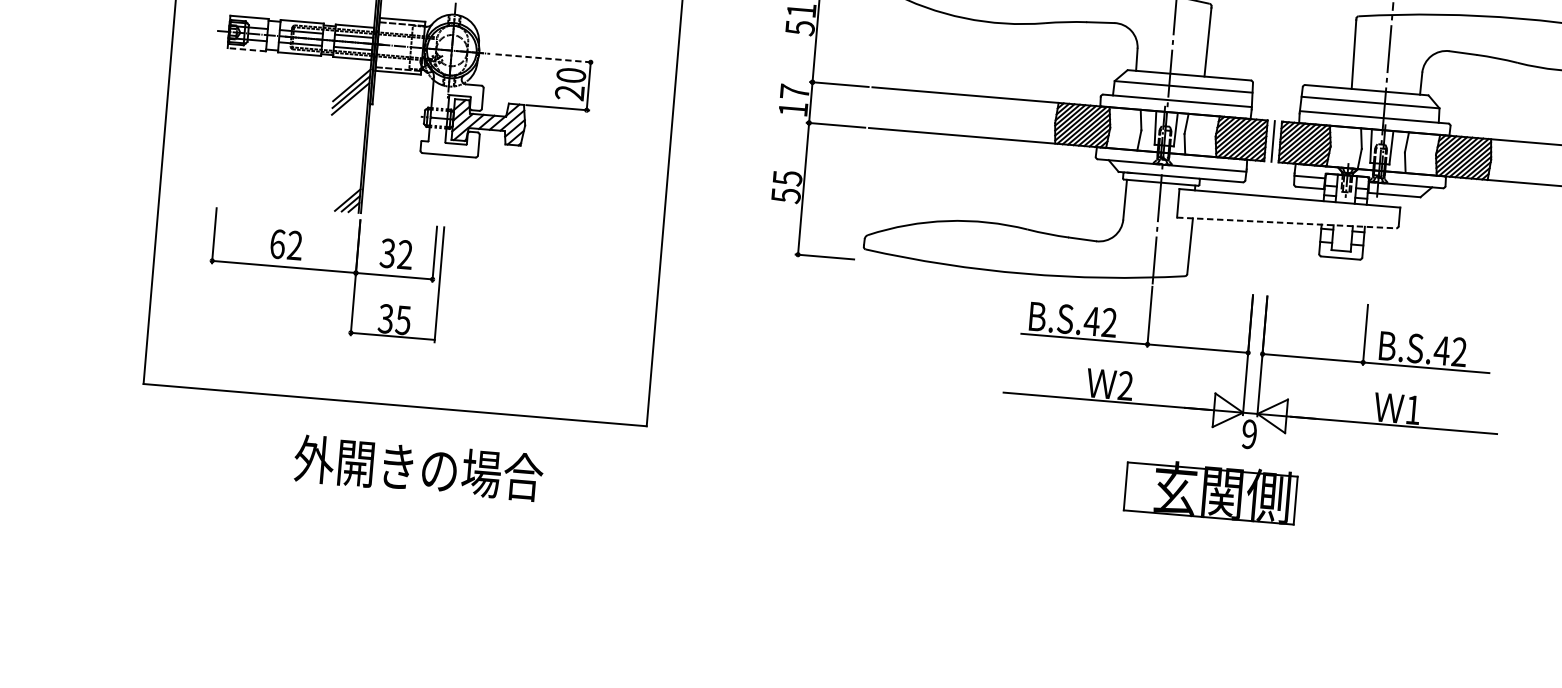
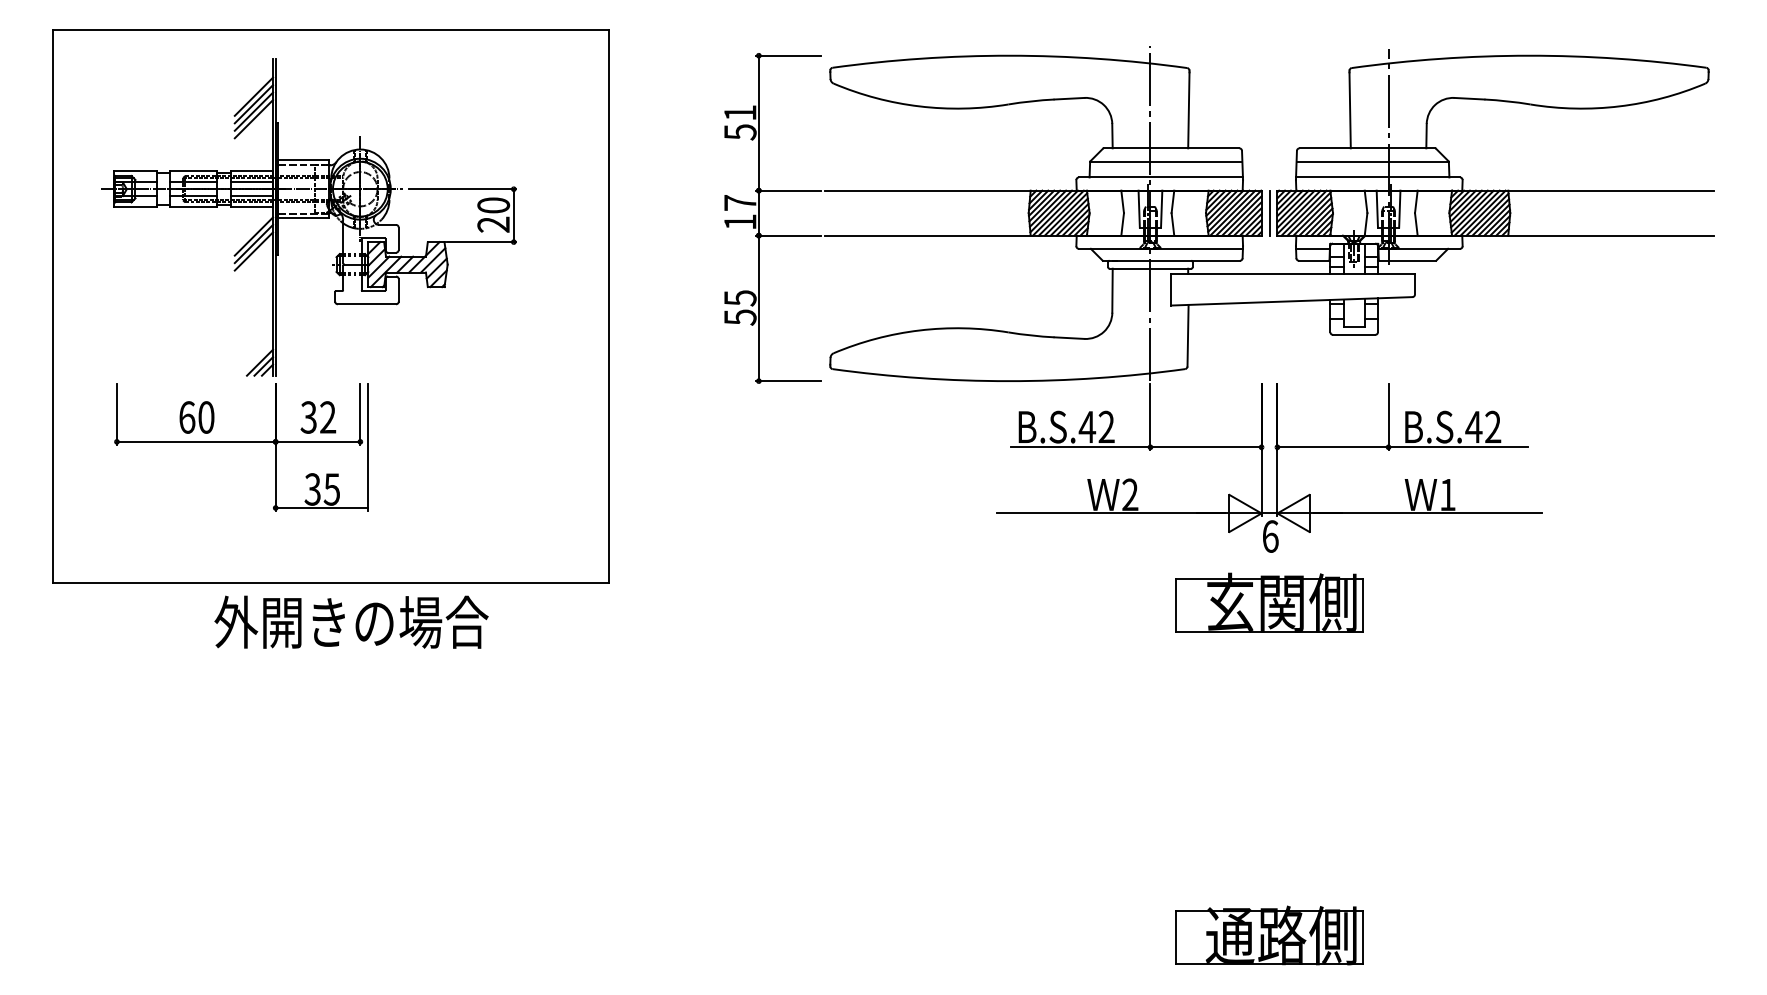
line: (245, 50) -> (134, 207), dashed -> solid
line: (544, 58) -> (462, 189), dashed -> solid
line: (1286, 223) -> (1291, 301), dashed -> solid
text: (295, 245) -> (206, 417), 62 -> 60
text: (1249, 434) -> (1270, 536), 9 -> 6
text: (418, 467) -> (351, 621), moved
part: (1210, 491) -> (1269, 602), moved

